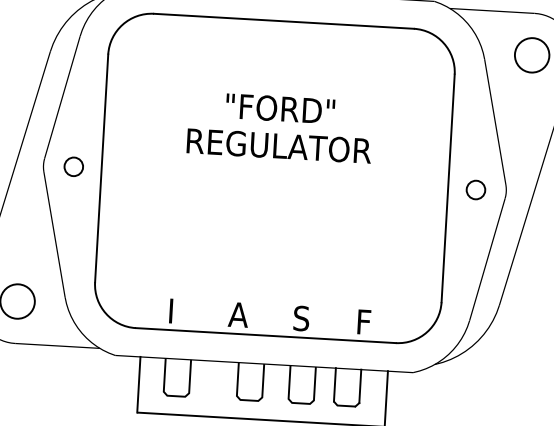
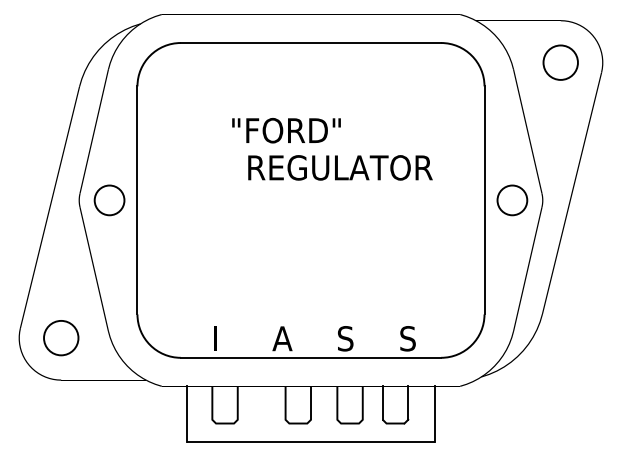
text: (280, 108) -> (286, 130), moved
text: (279, 145) -> (340, 167), moved
circle: (73, 166) -> (109, 200), size x1.6
circle: (476, 190) -> (512, 200), size x1.6
text: (363, 321) -> (407, 338), F -> S

